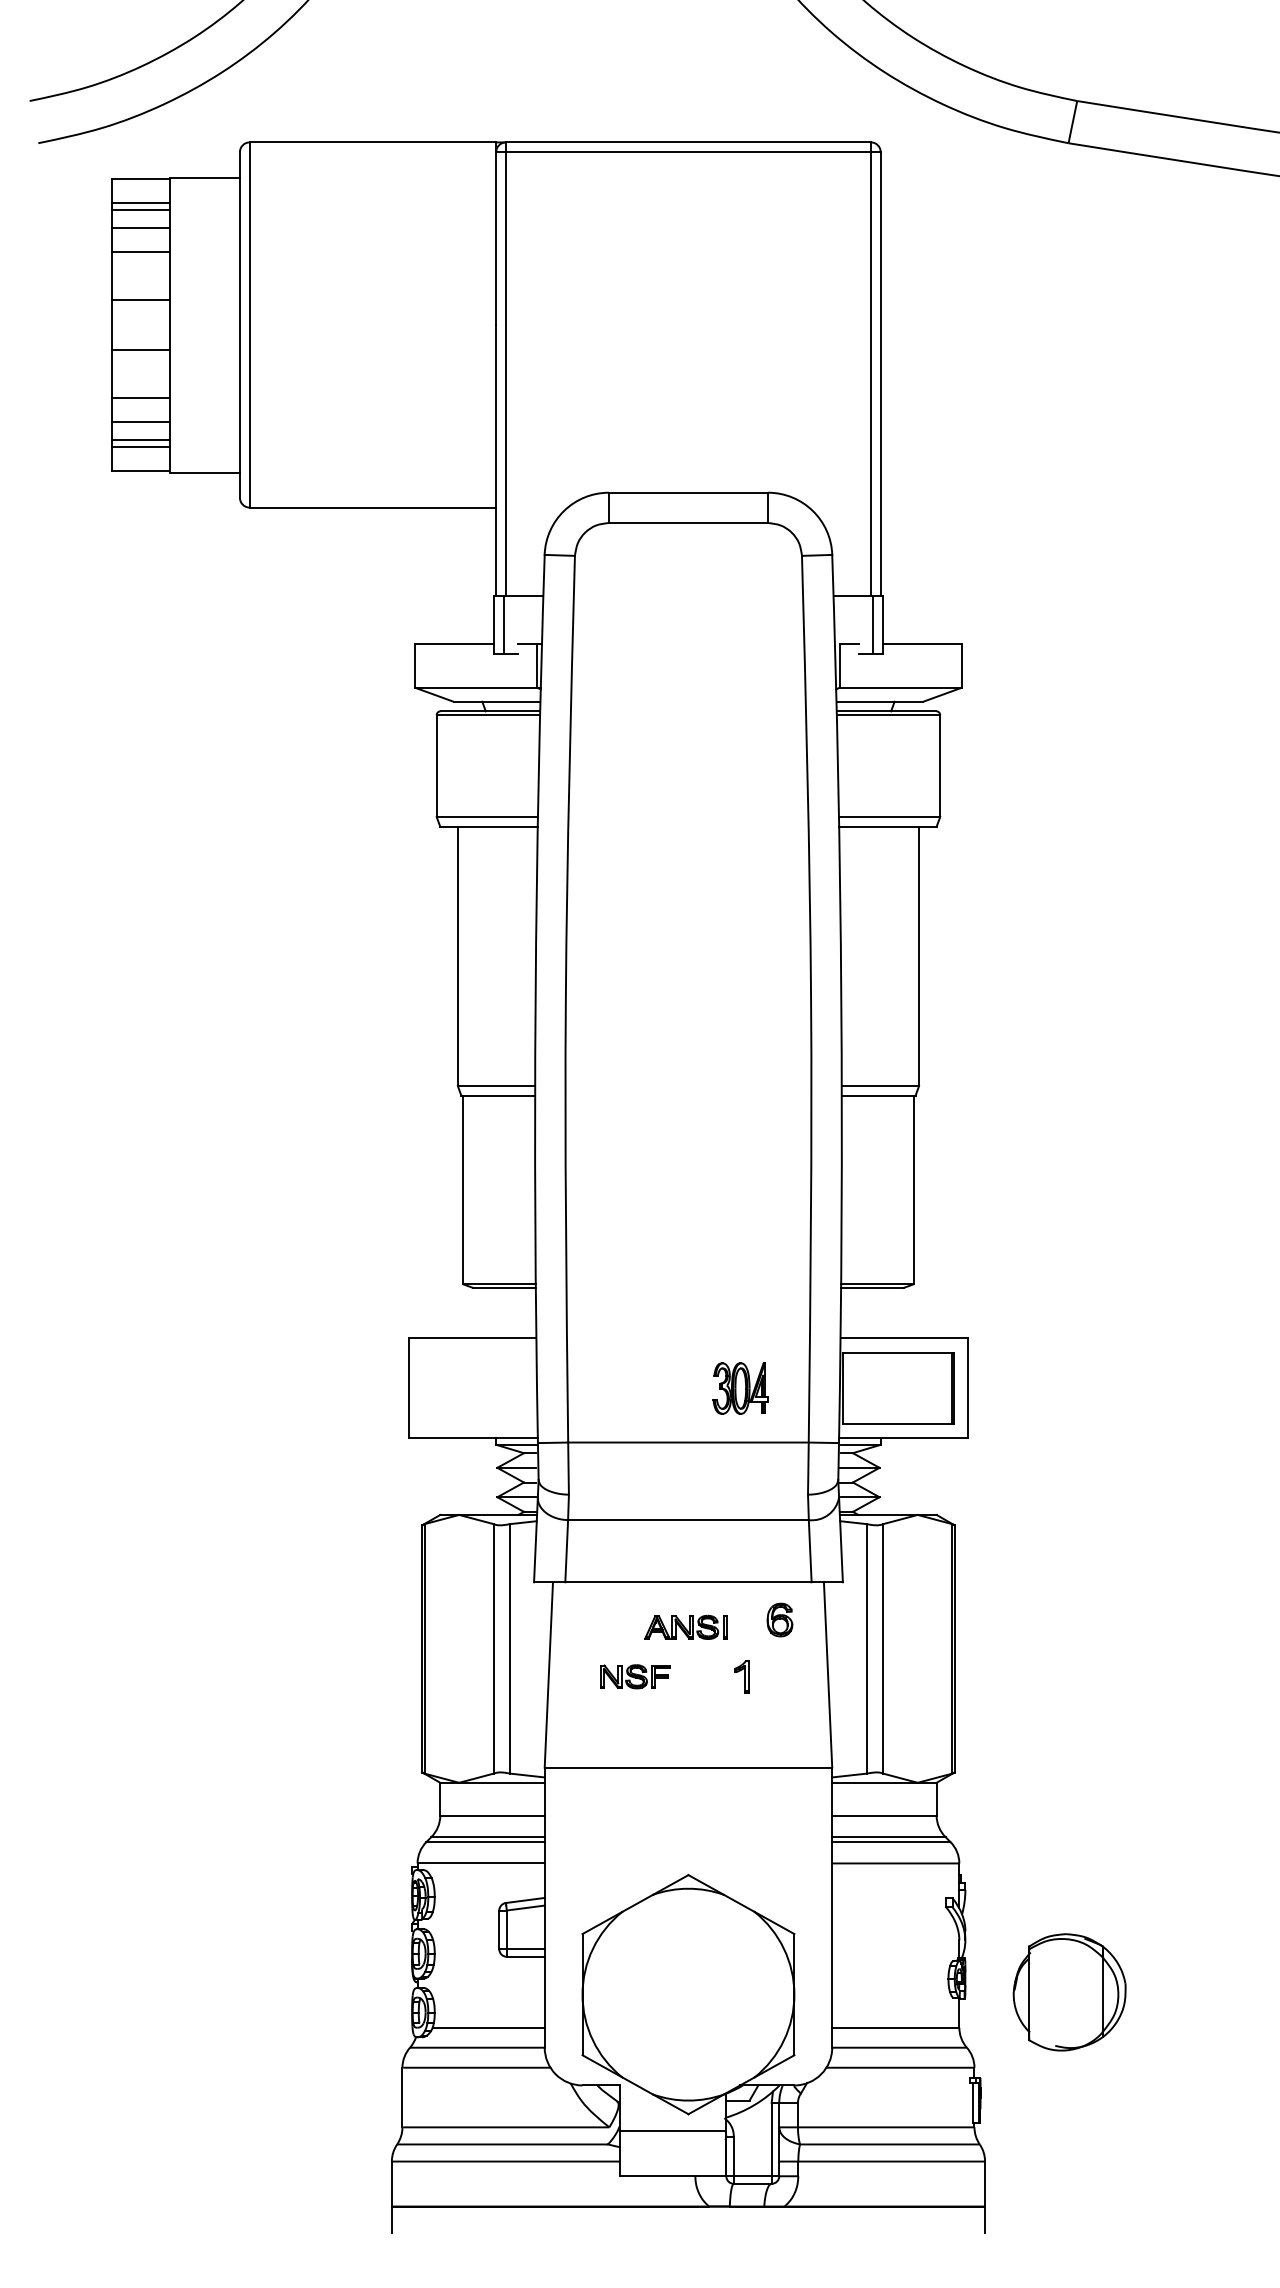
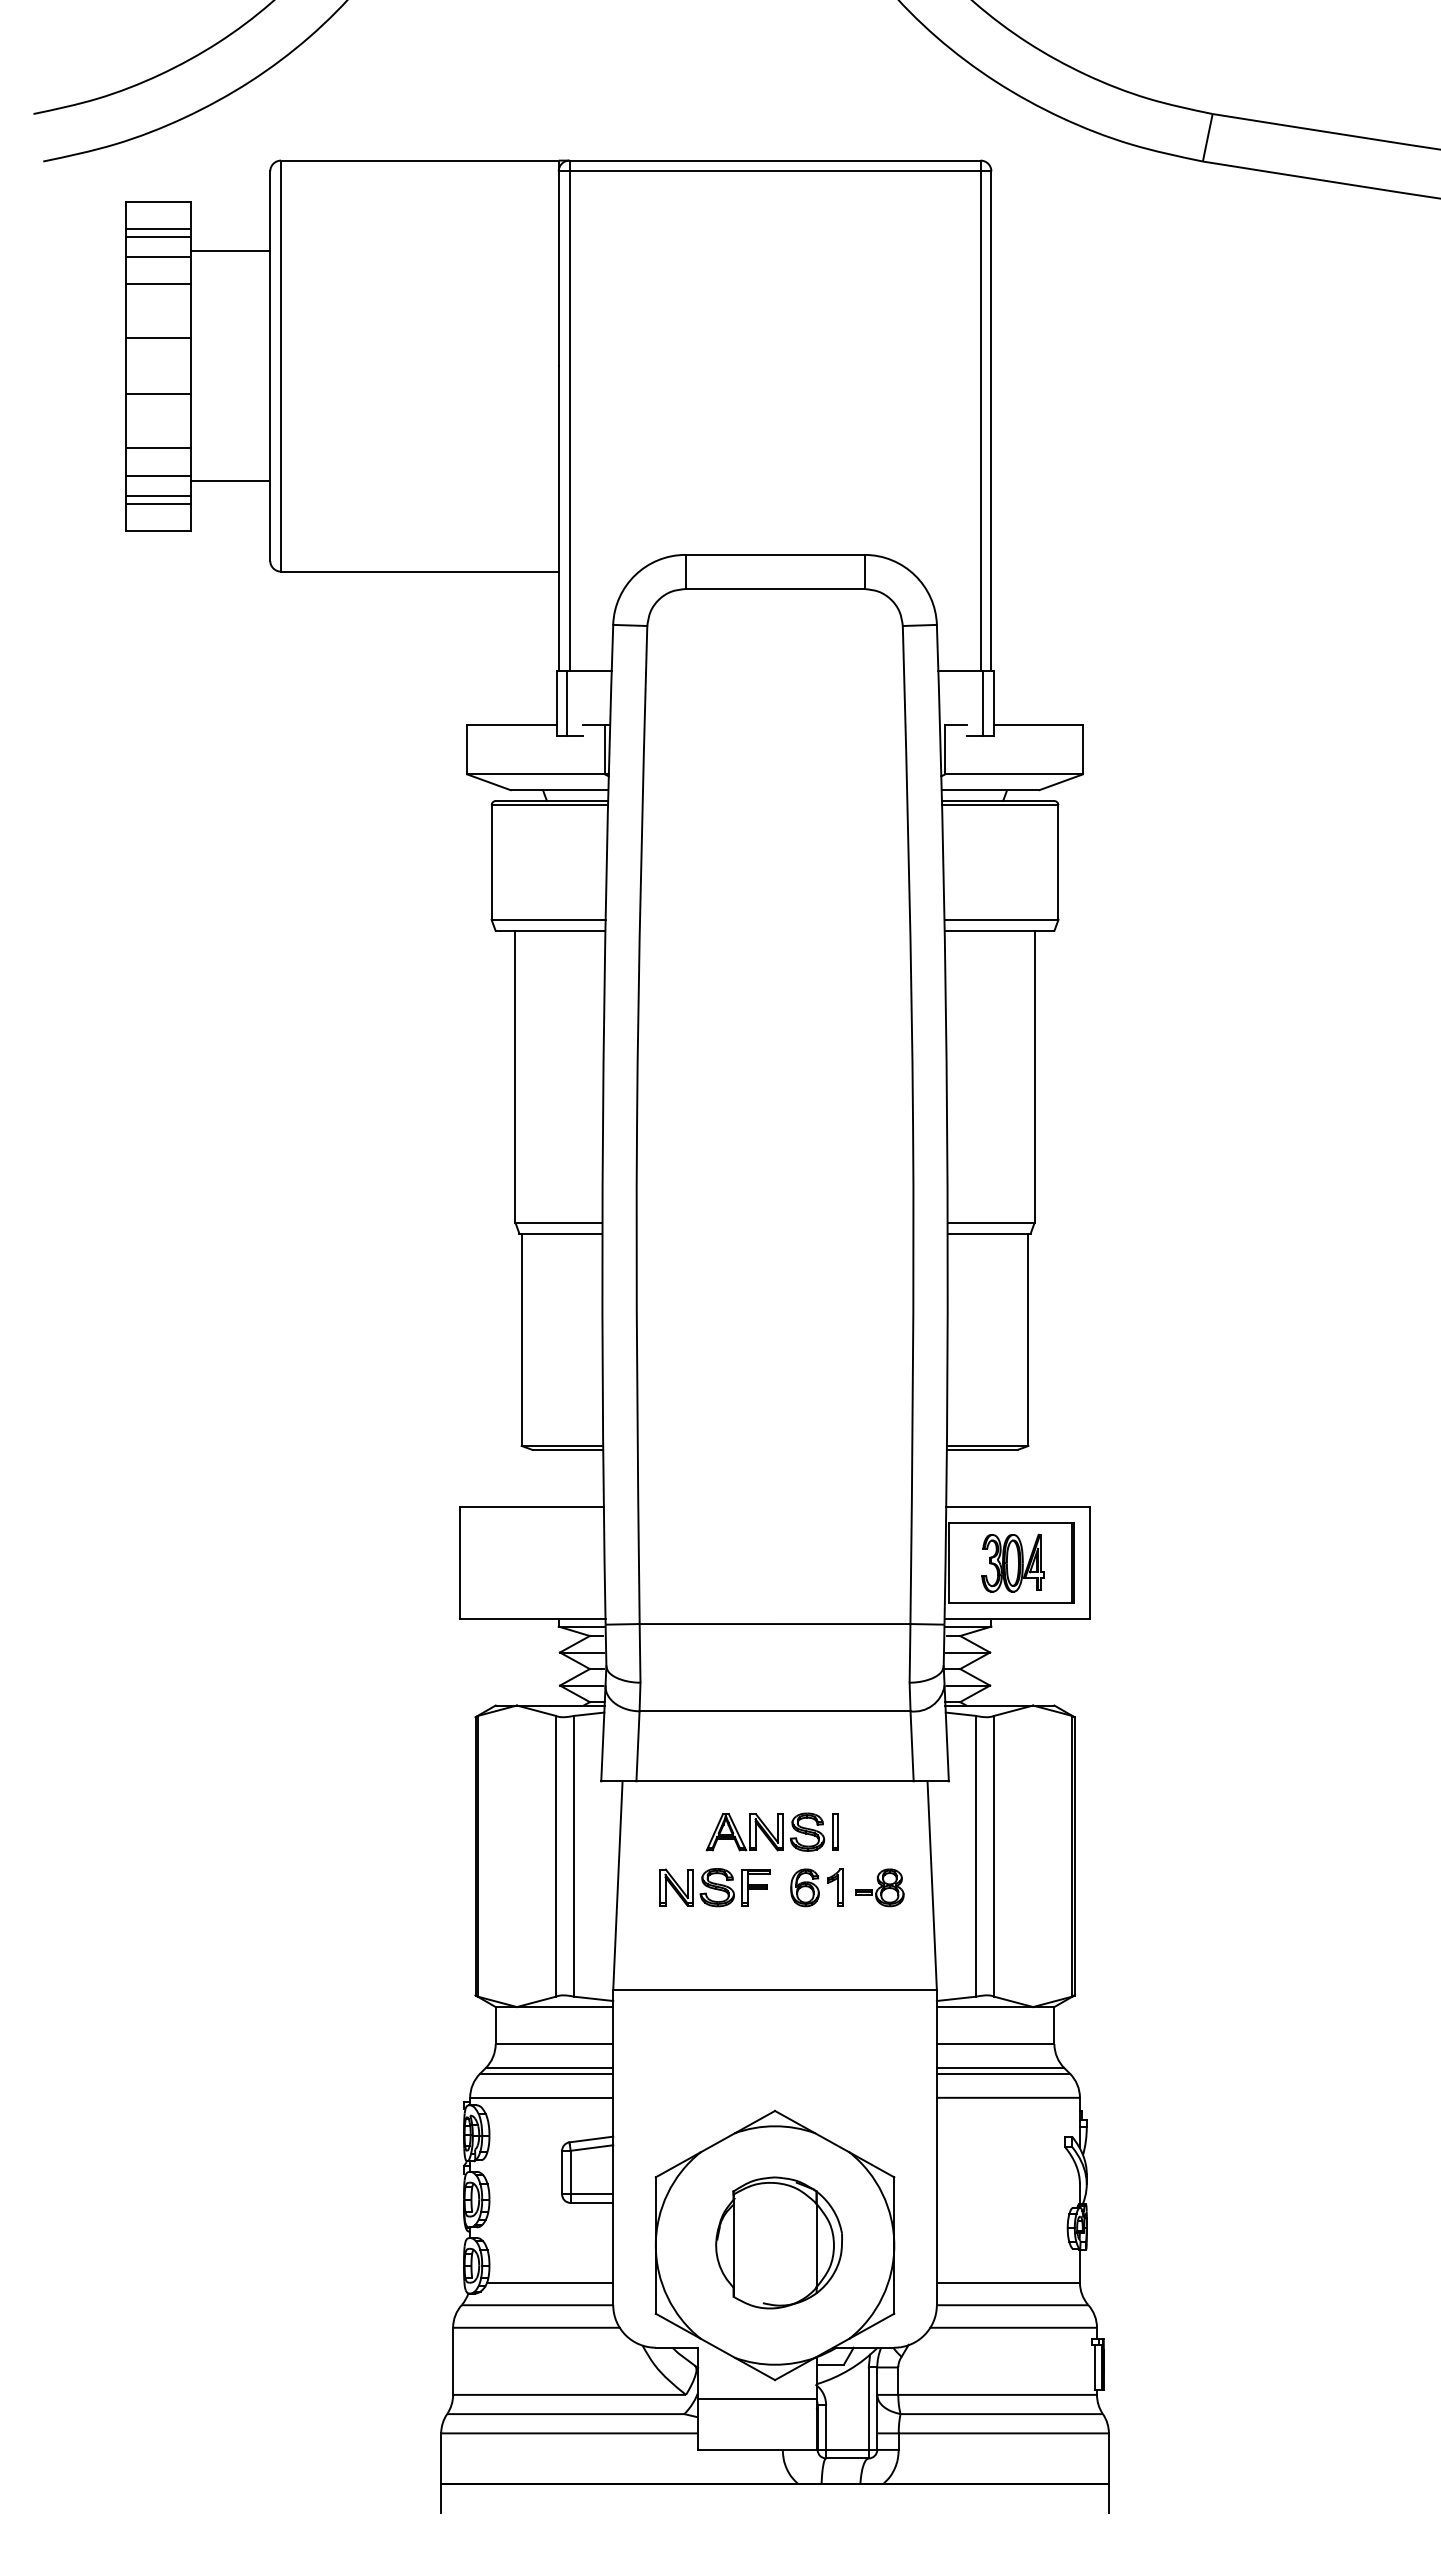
line: (204, 177) -> (230, 251), moved
line: (204, 472) -> (230, 480), moved
part: (740, 1387) -> (1012, 1562), moved
part: (779, 1619) -> (804, 1887), moved
part: (685, 1626) -> (771, 1831), size x1.43
part: (634, 1676) -> (714, 1887), size x1.43
part: (781, 1676) -> (879, 1887), added
part: (1069, 1991) -> (778, 2242), moved

